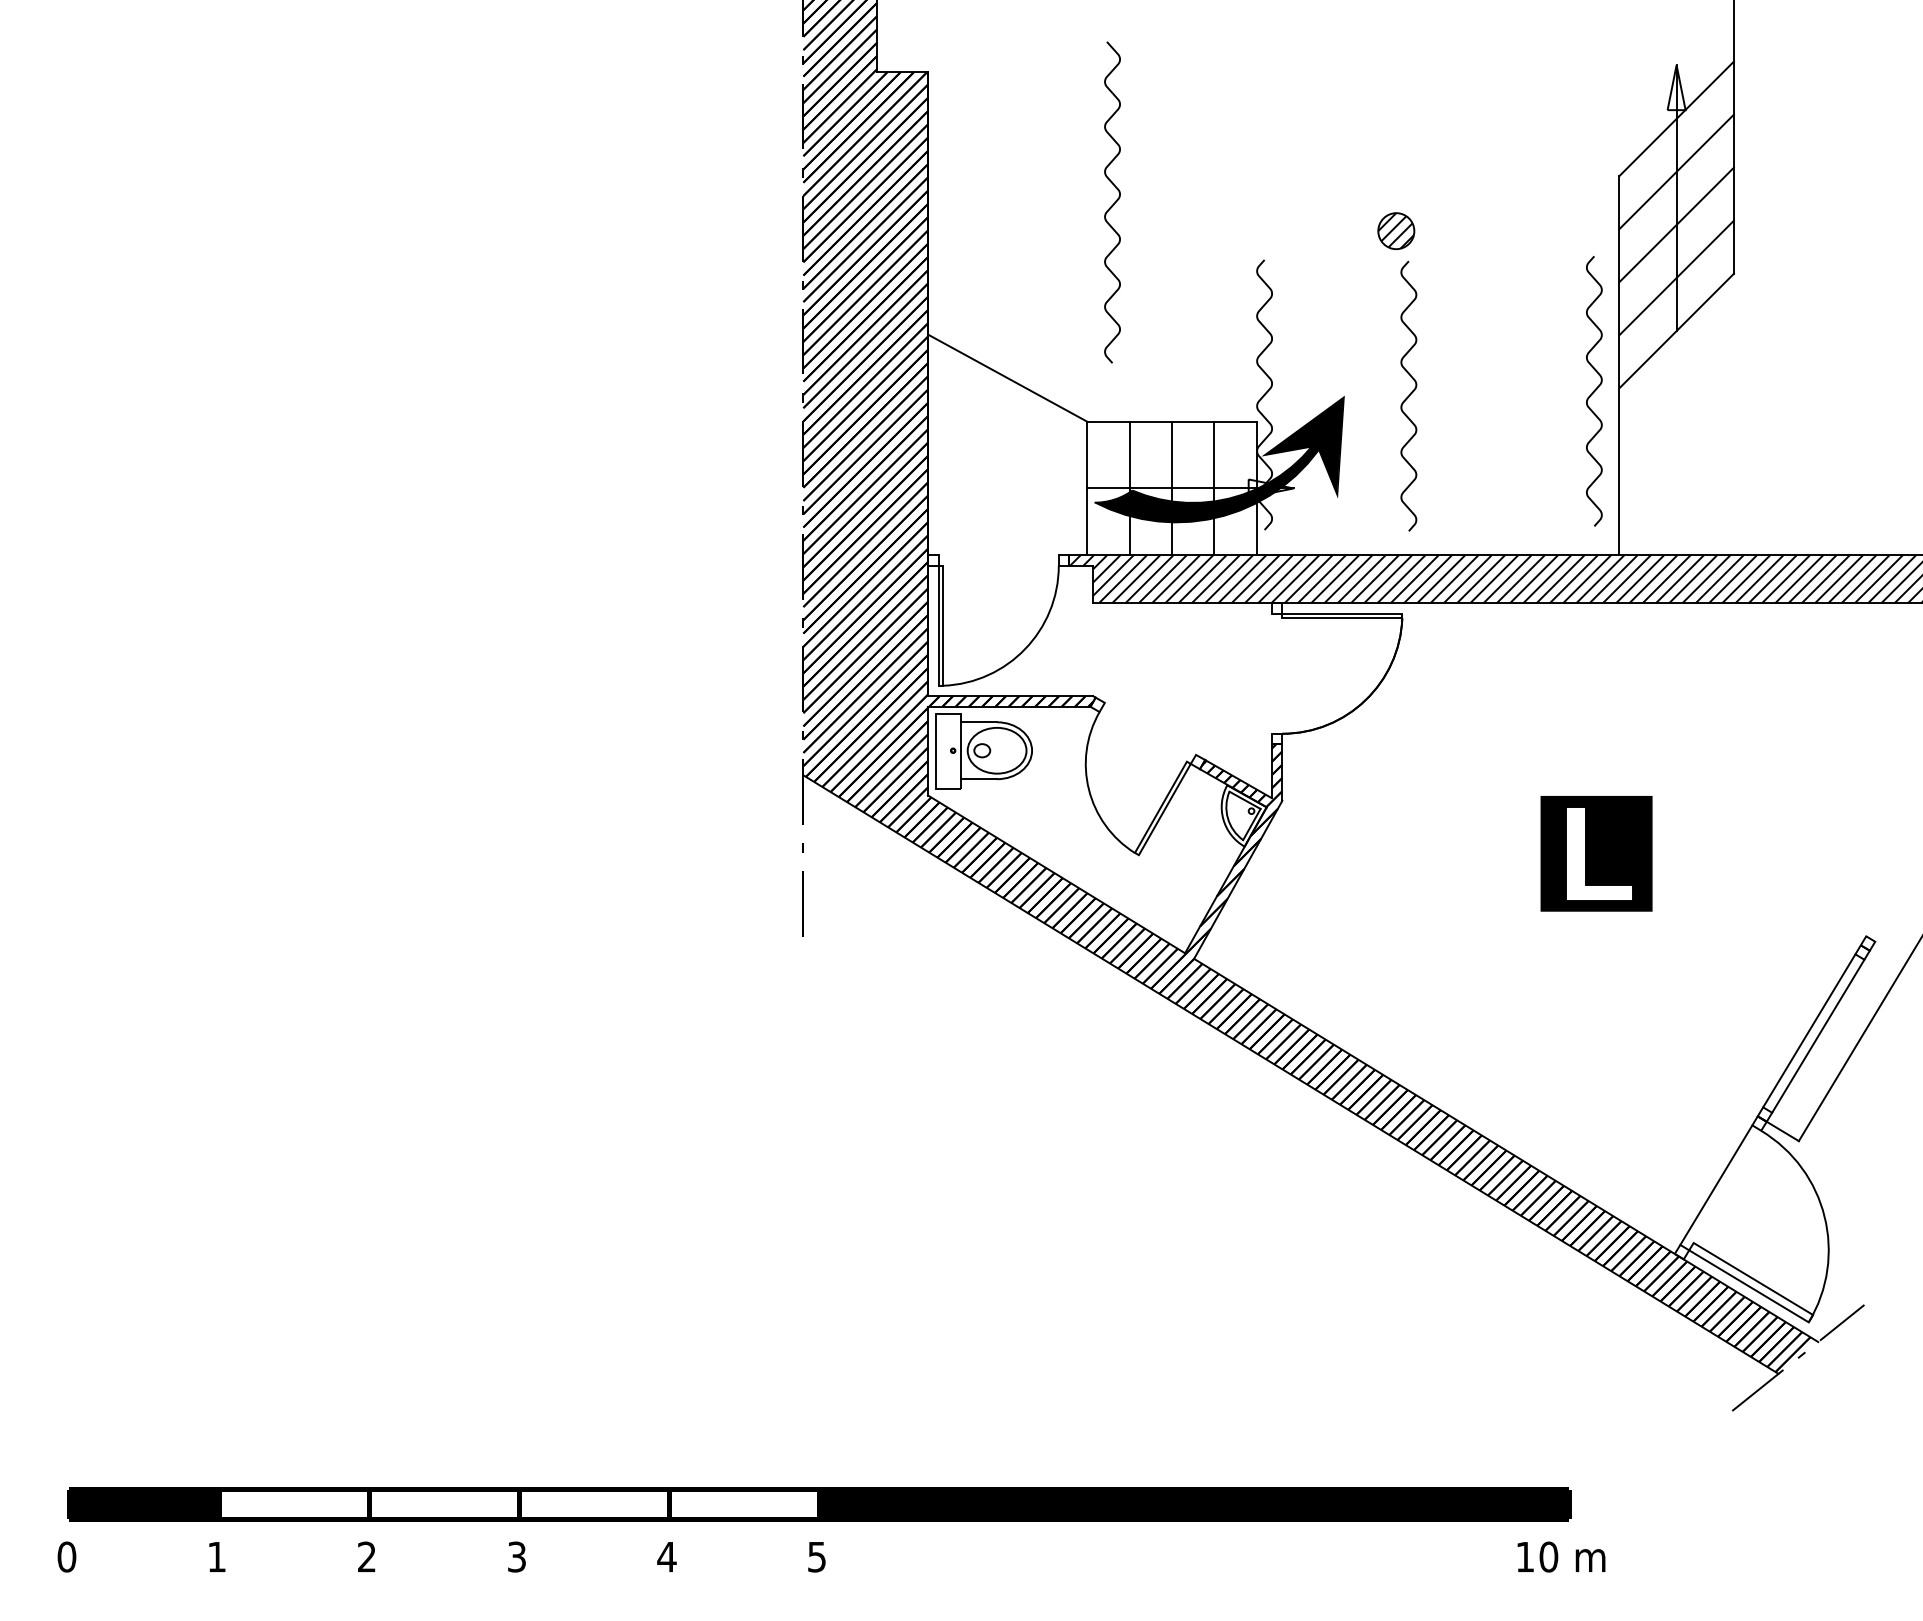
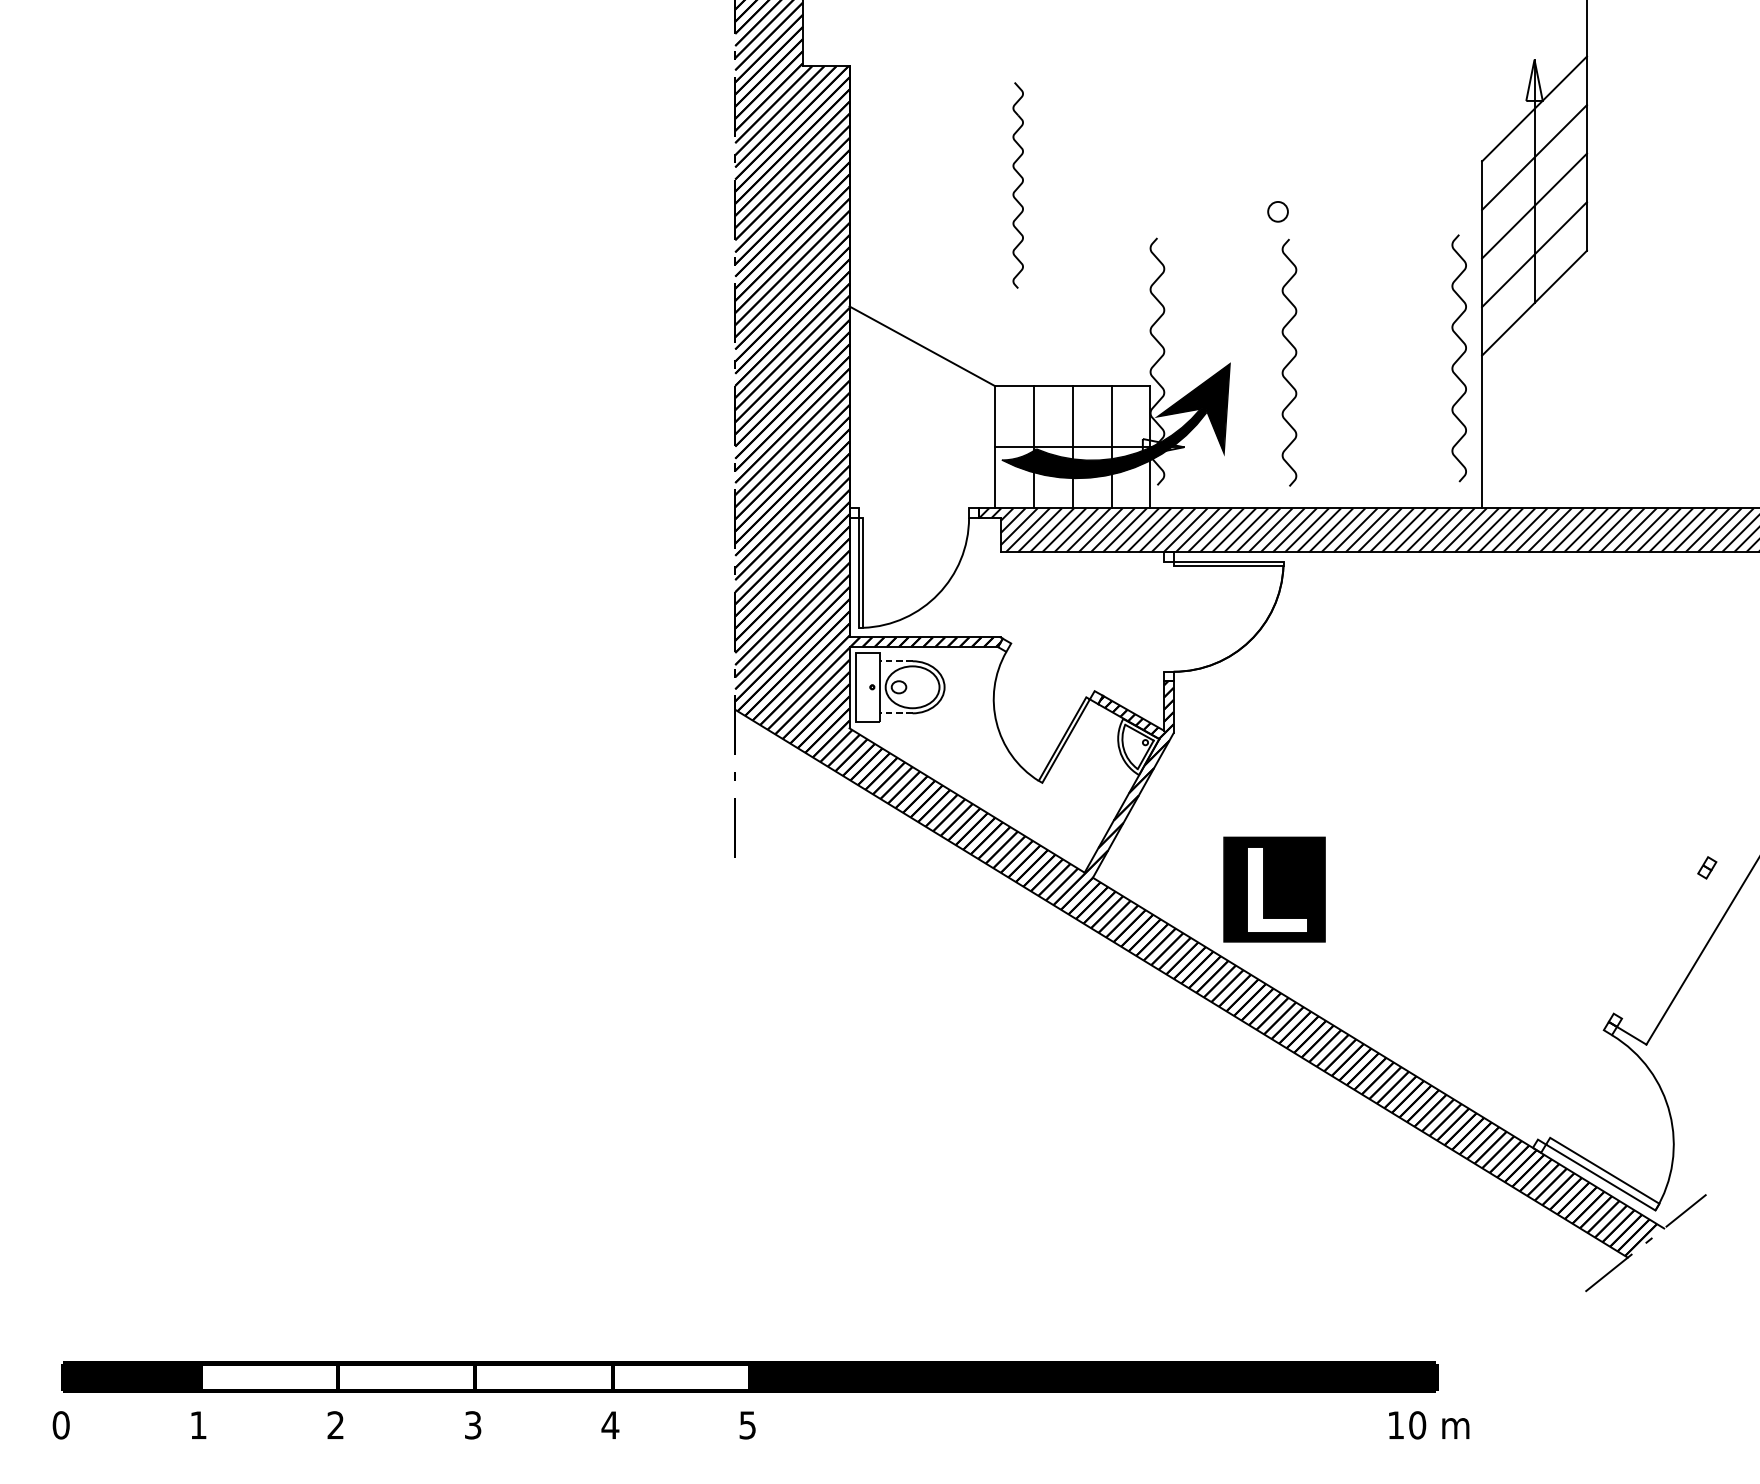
part: (1112, 202) -> (1018, 185), size x0.7
part: (1396, 231) -> (1278, 212), size x0.6
line: (979, 722) -> (896, 661), solid -> dashed
line: (979, 779) -> (896, 713), solid -> dashed
part: (1596, 853) -> (1274, 889), moved
line: (1809, 1030) -> (1656, 943), removed
line: (1818, 1035) -> (1664, 947), removed
line: (1716, 1184) -> (1571, 1084), removed

